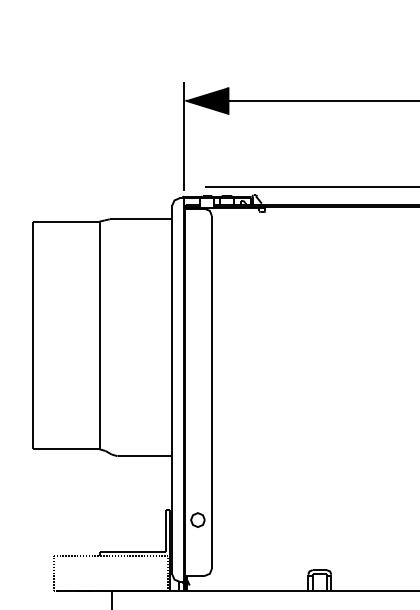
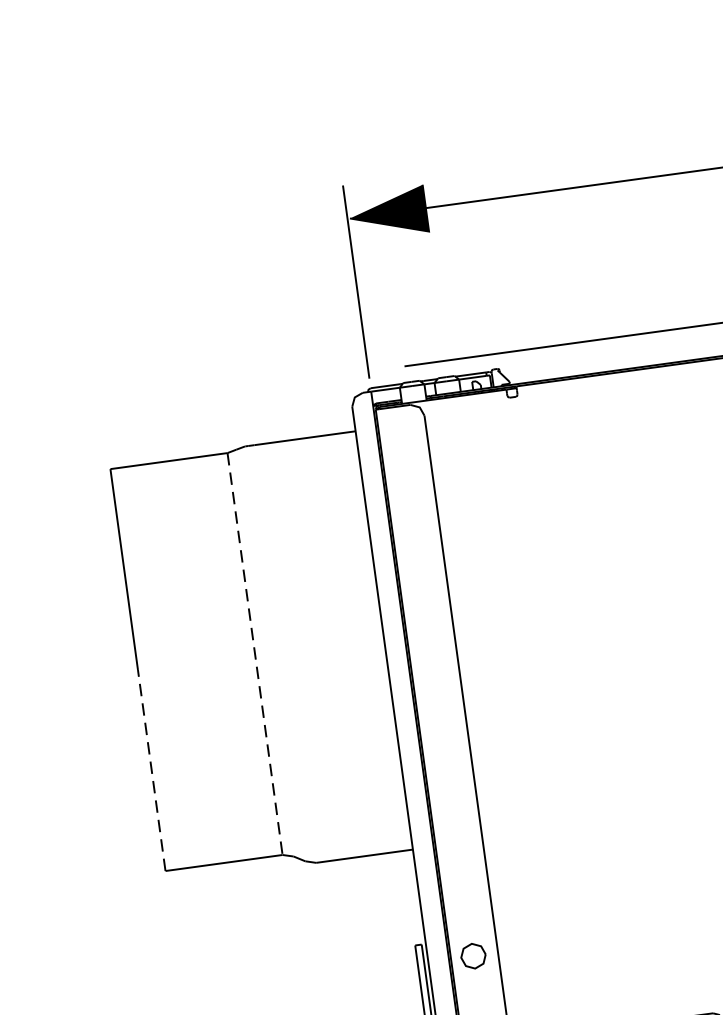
line: (99, 335) -> (255, 654), solid -> dashed
line: (33, 392) -> (152, 770), solid -> dashed

